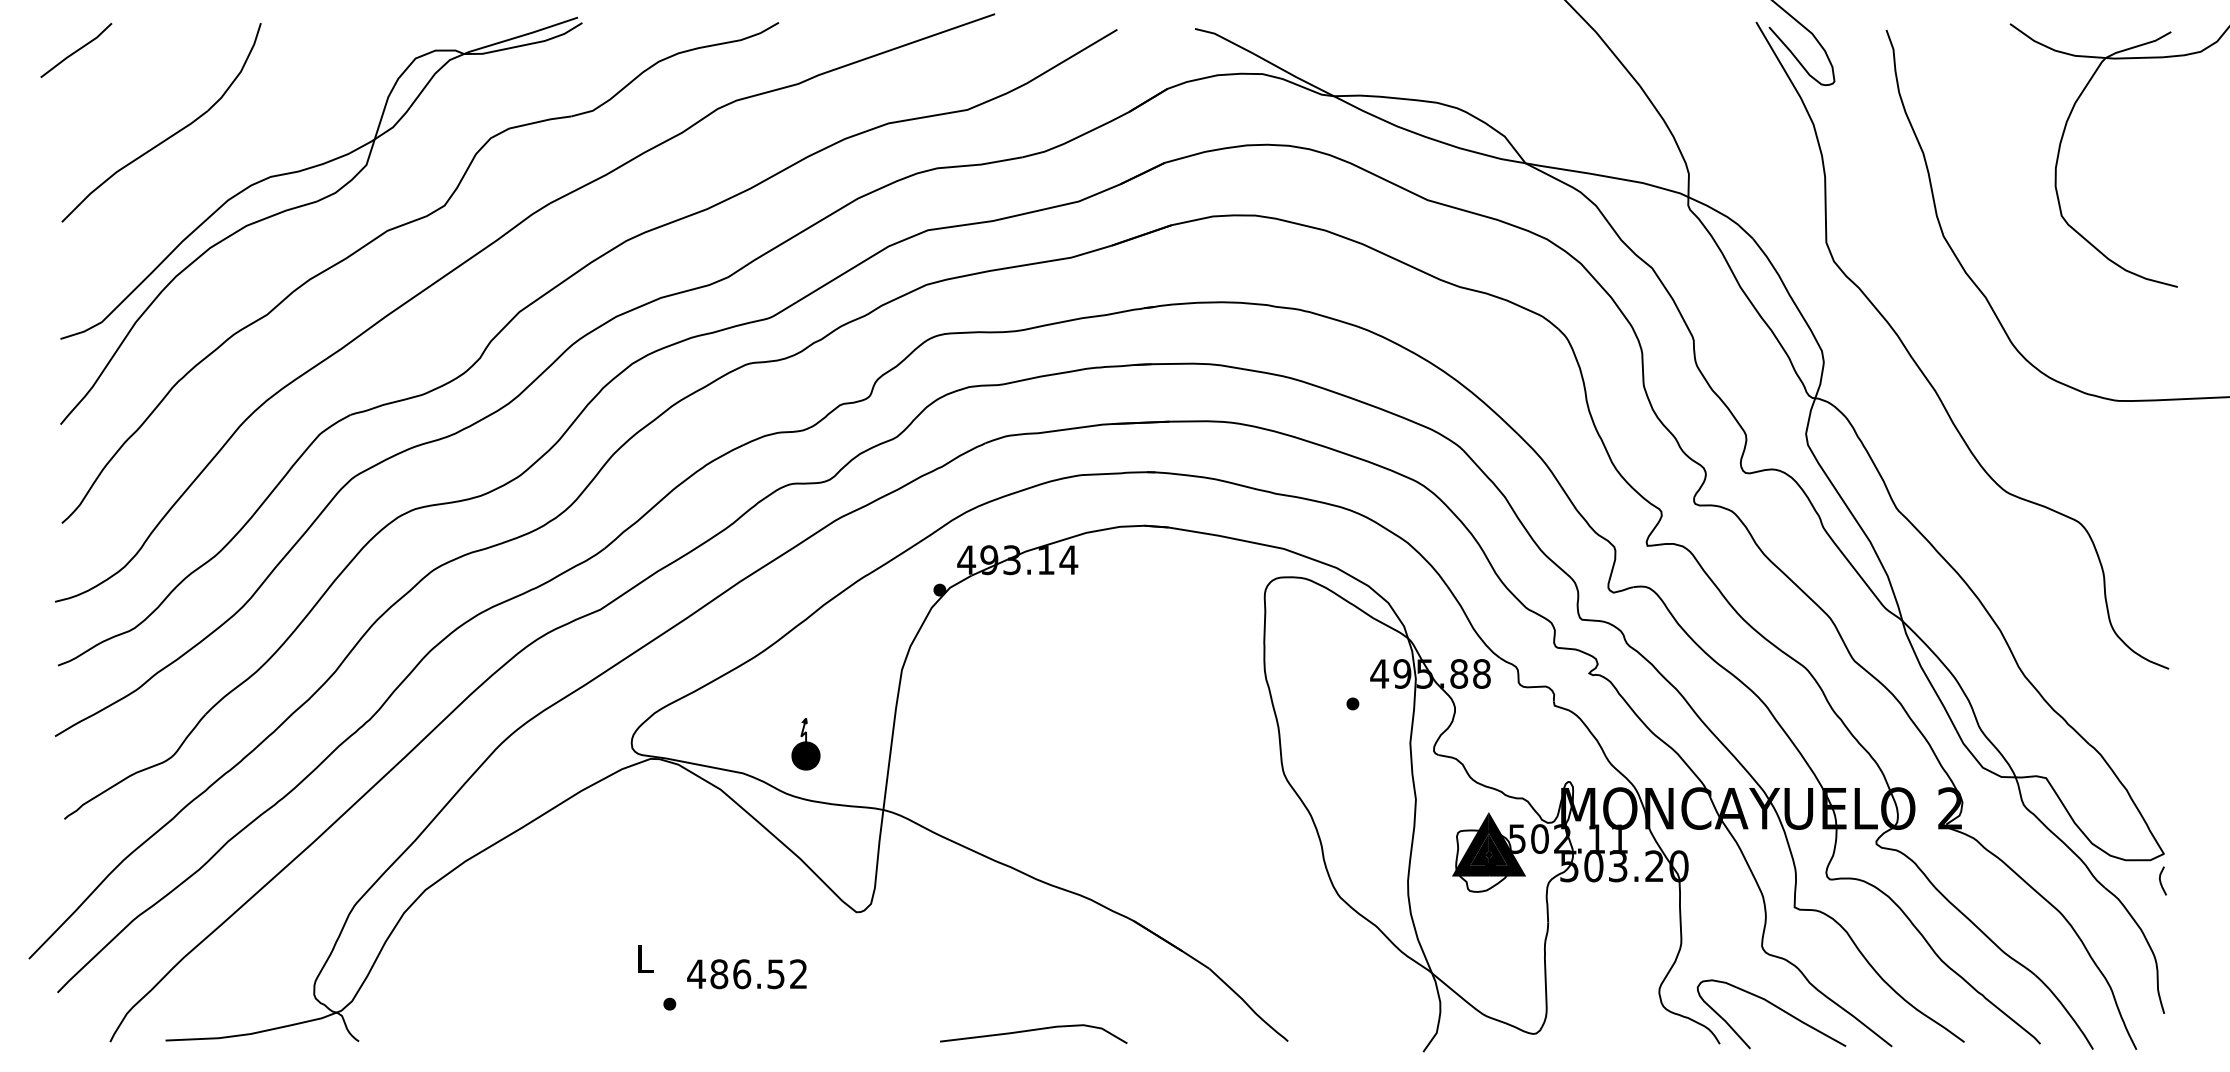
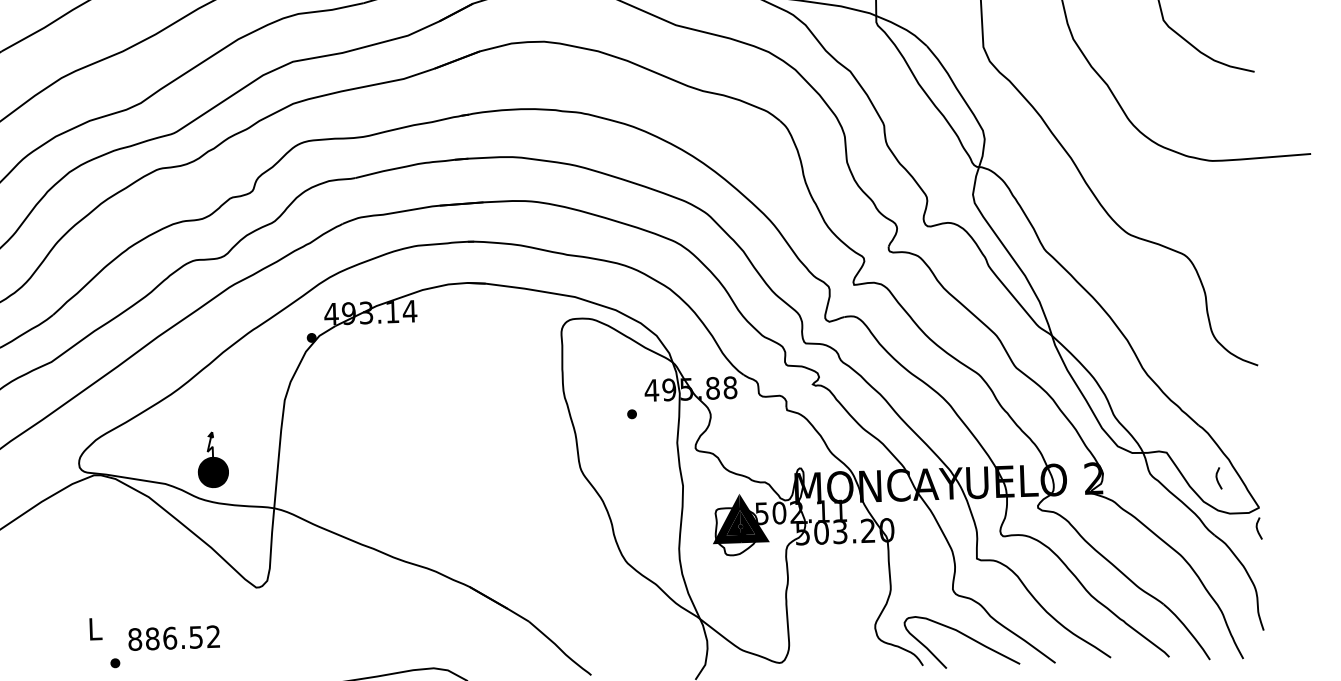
part: (805, 744) -> (212, 460), size x1.4
curve: (2111, 814) -> (1217, 478), added
text: (696, 974) -> (135, 639), 486.52 -> 886.52

